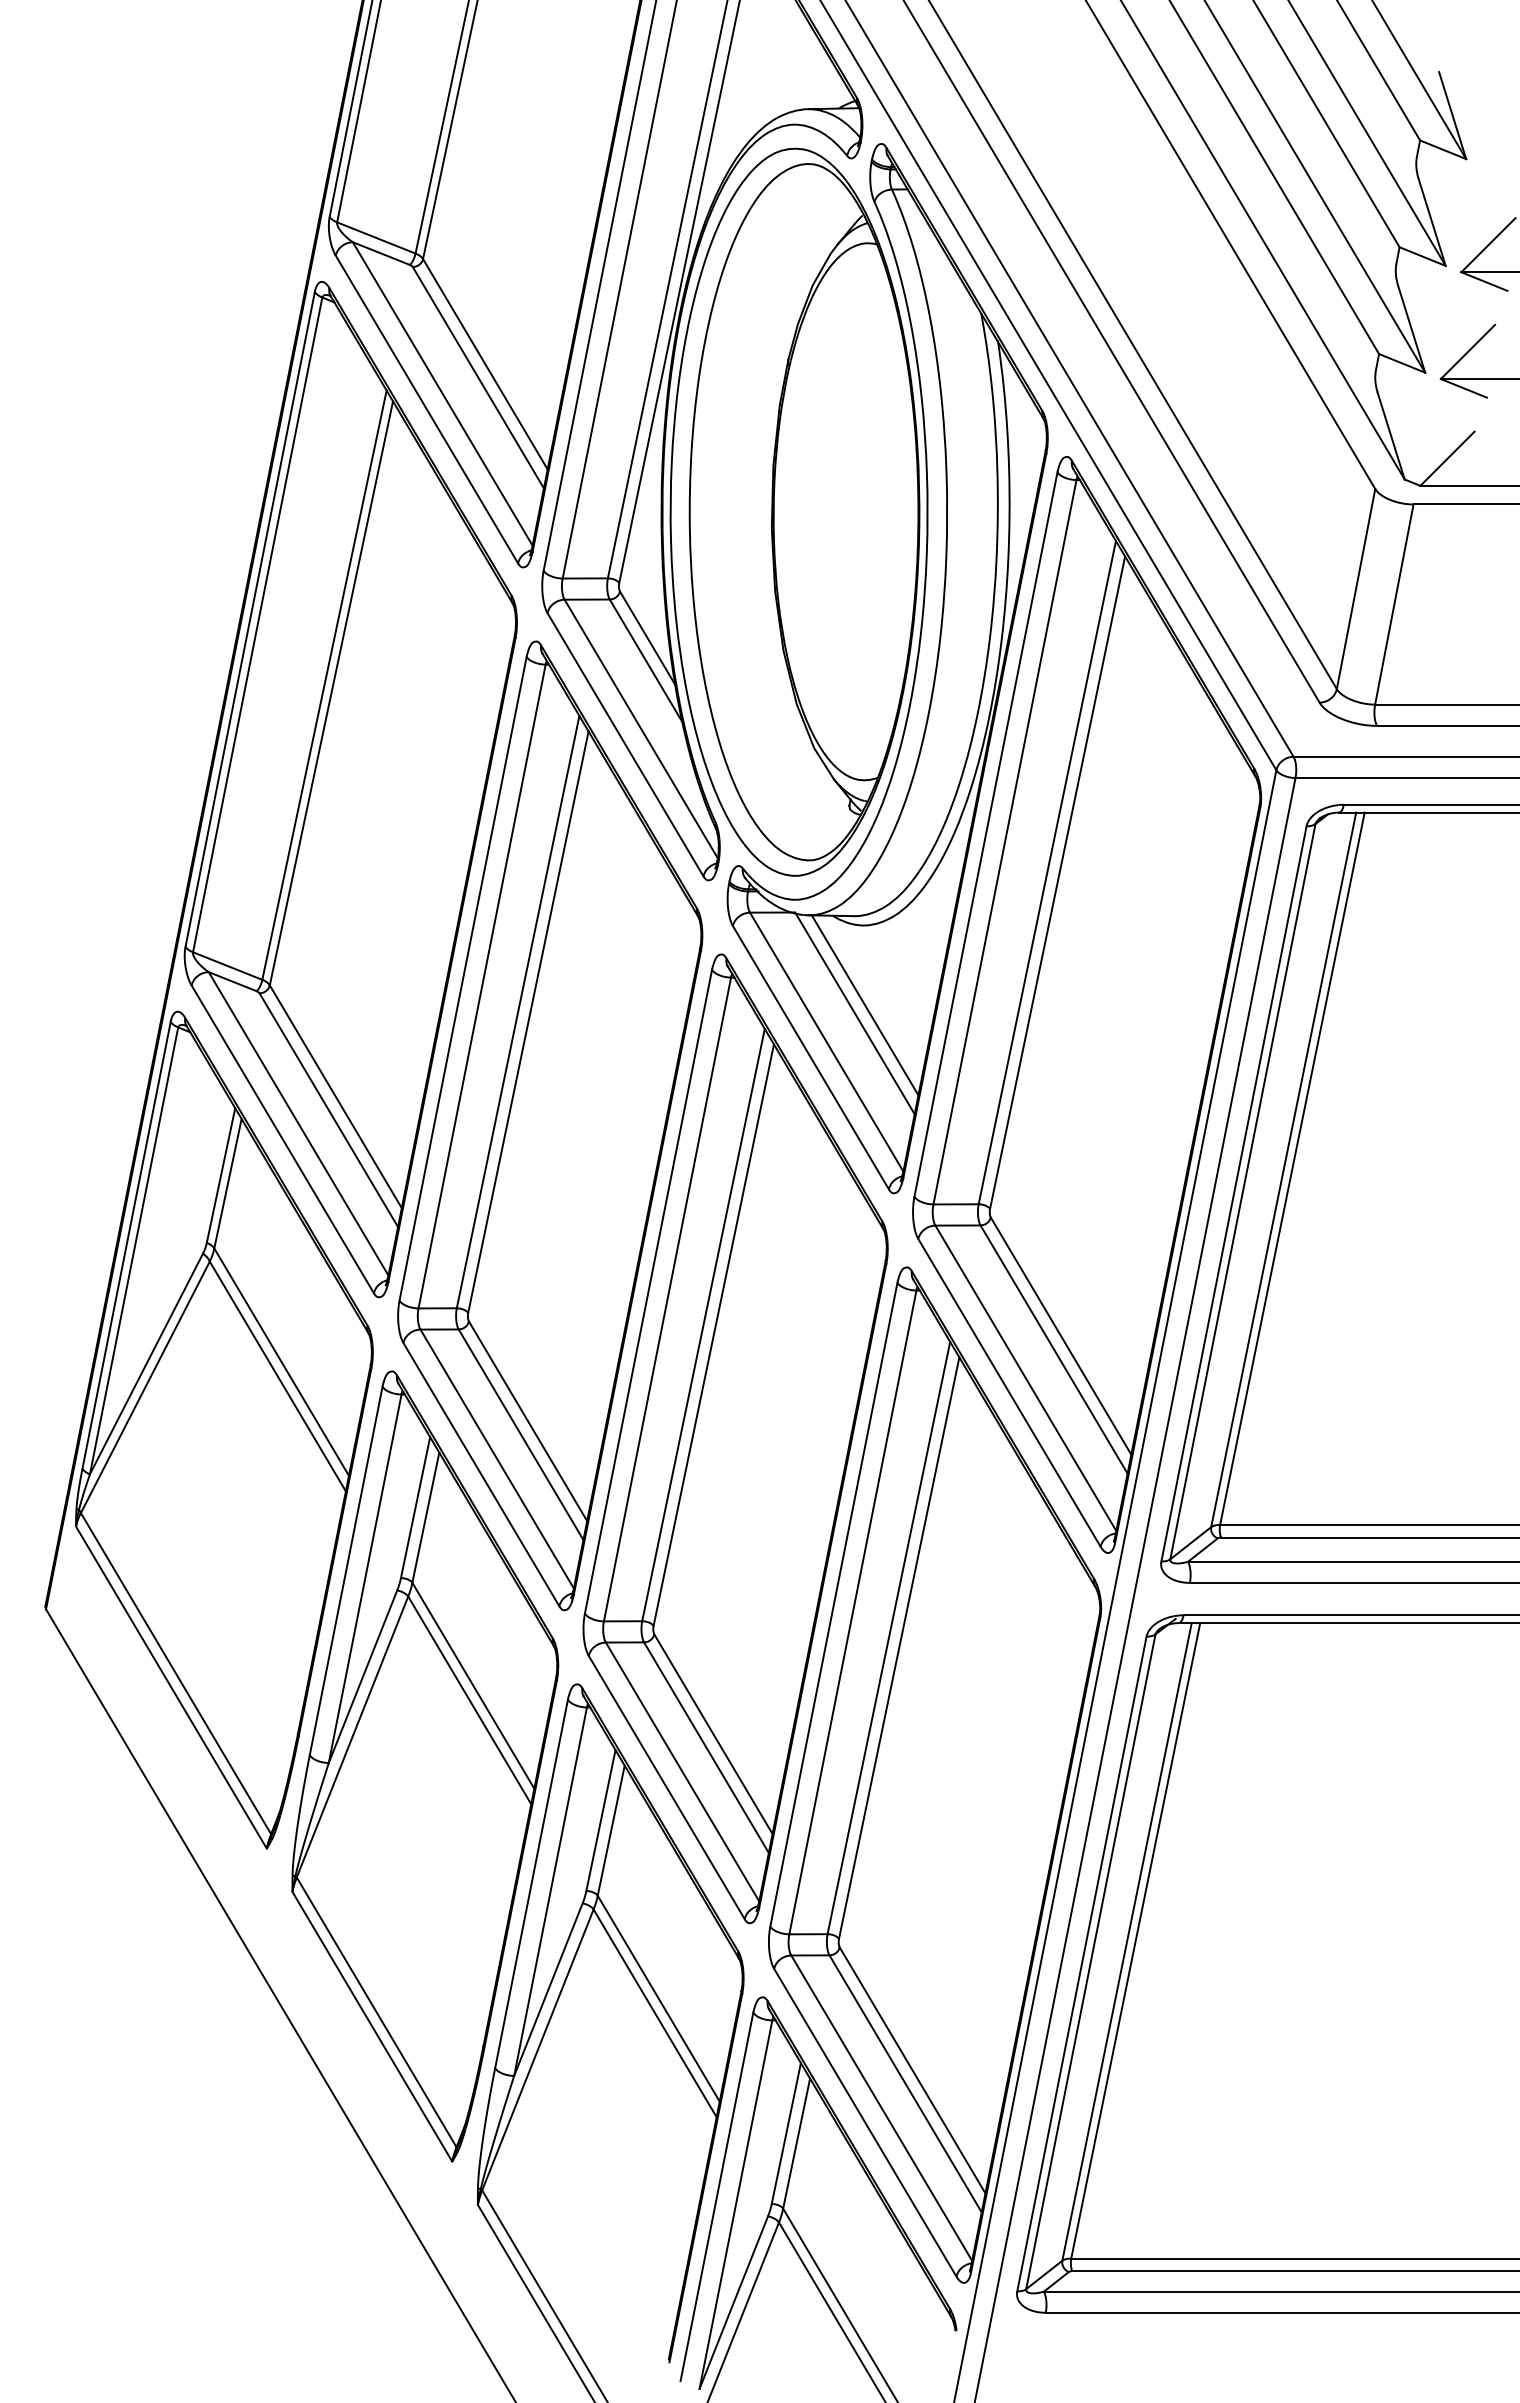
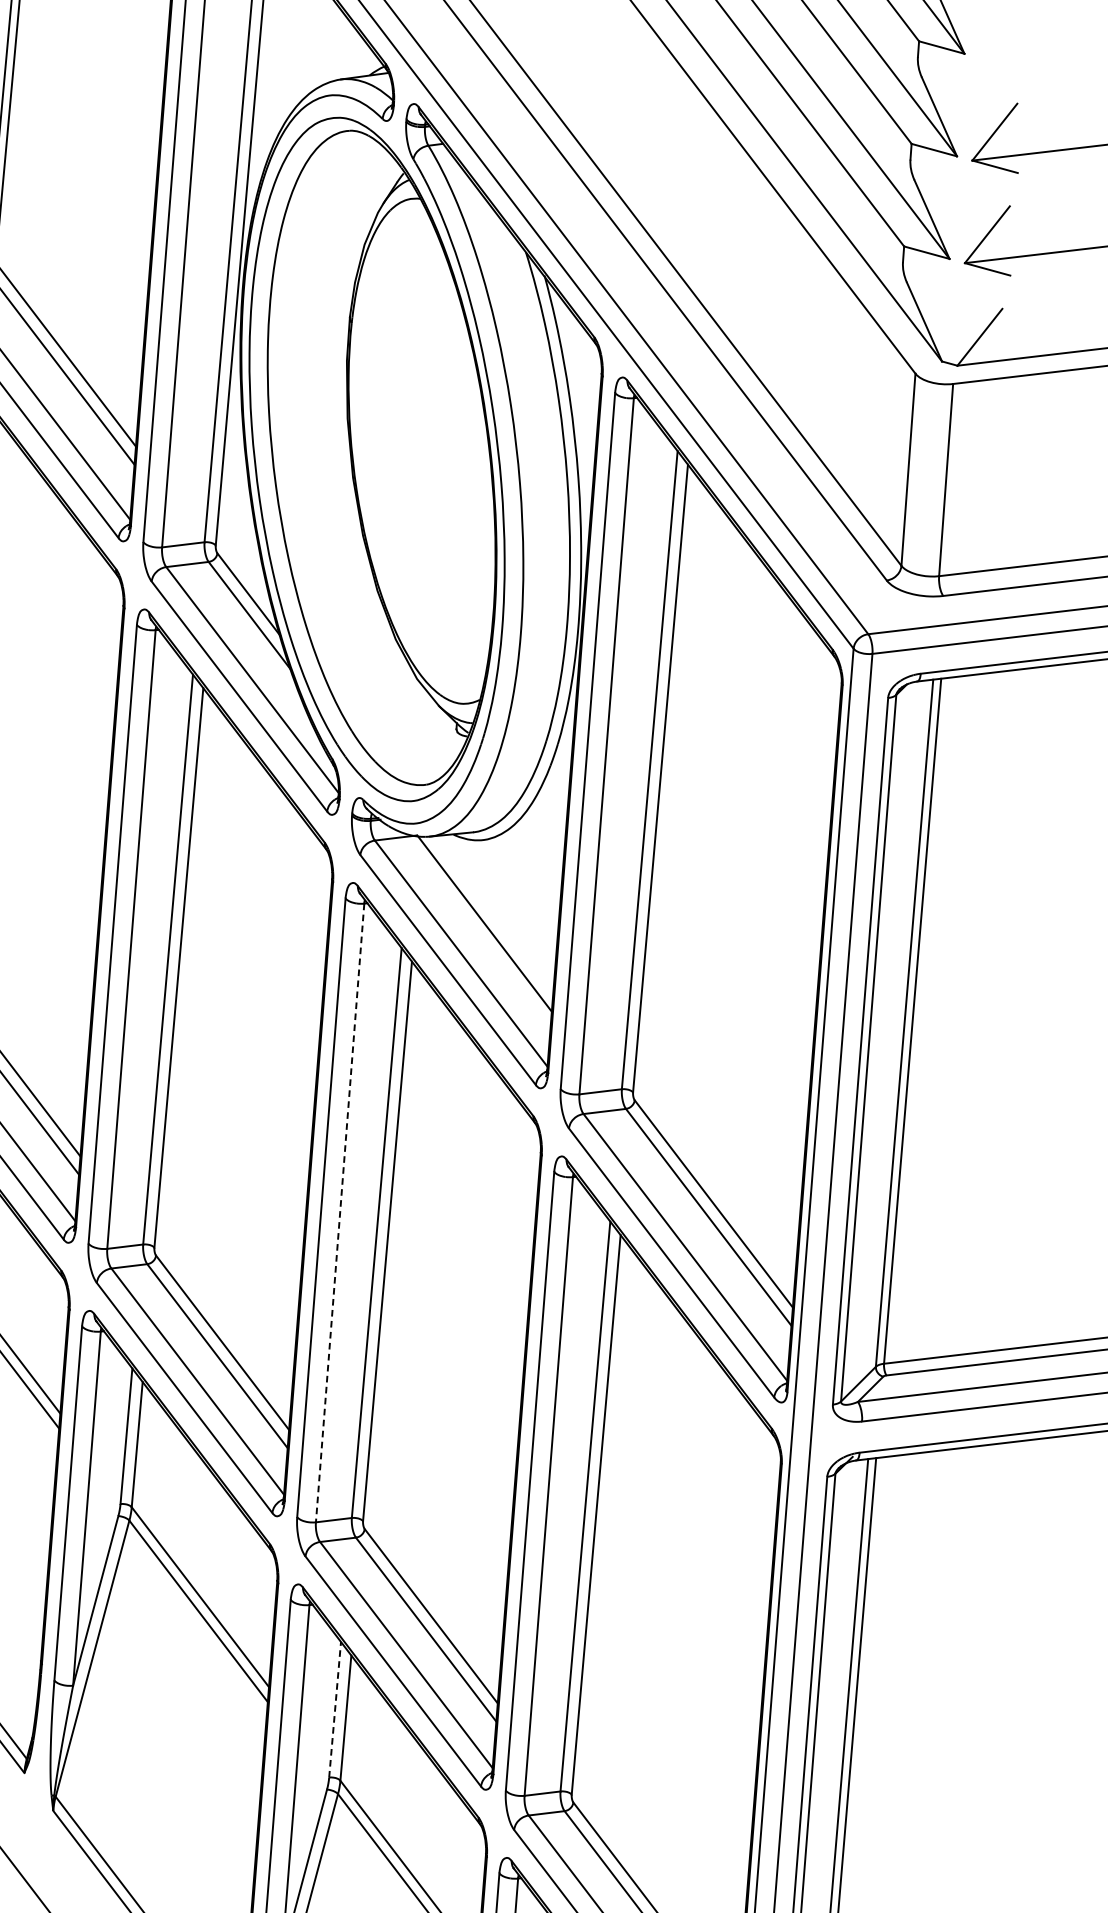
line: (864, 1005) -> (492, 915), removed
line: (667, 1299) -> (340, 1213), solid -> dashed
line: (600, 1820) -> (334, 1709), solid -> dashed

